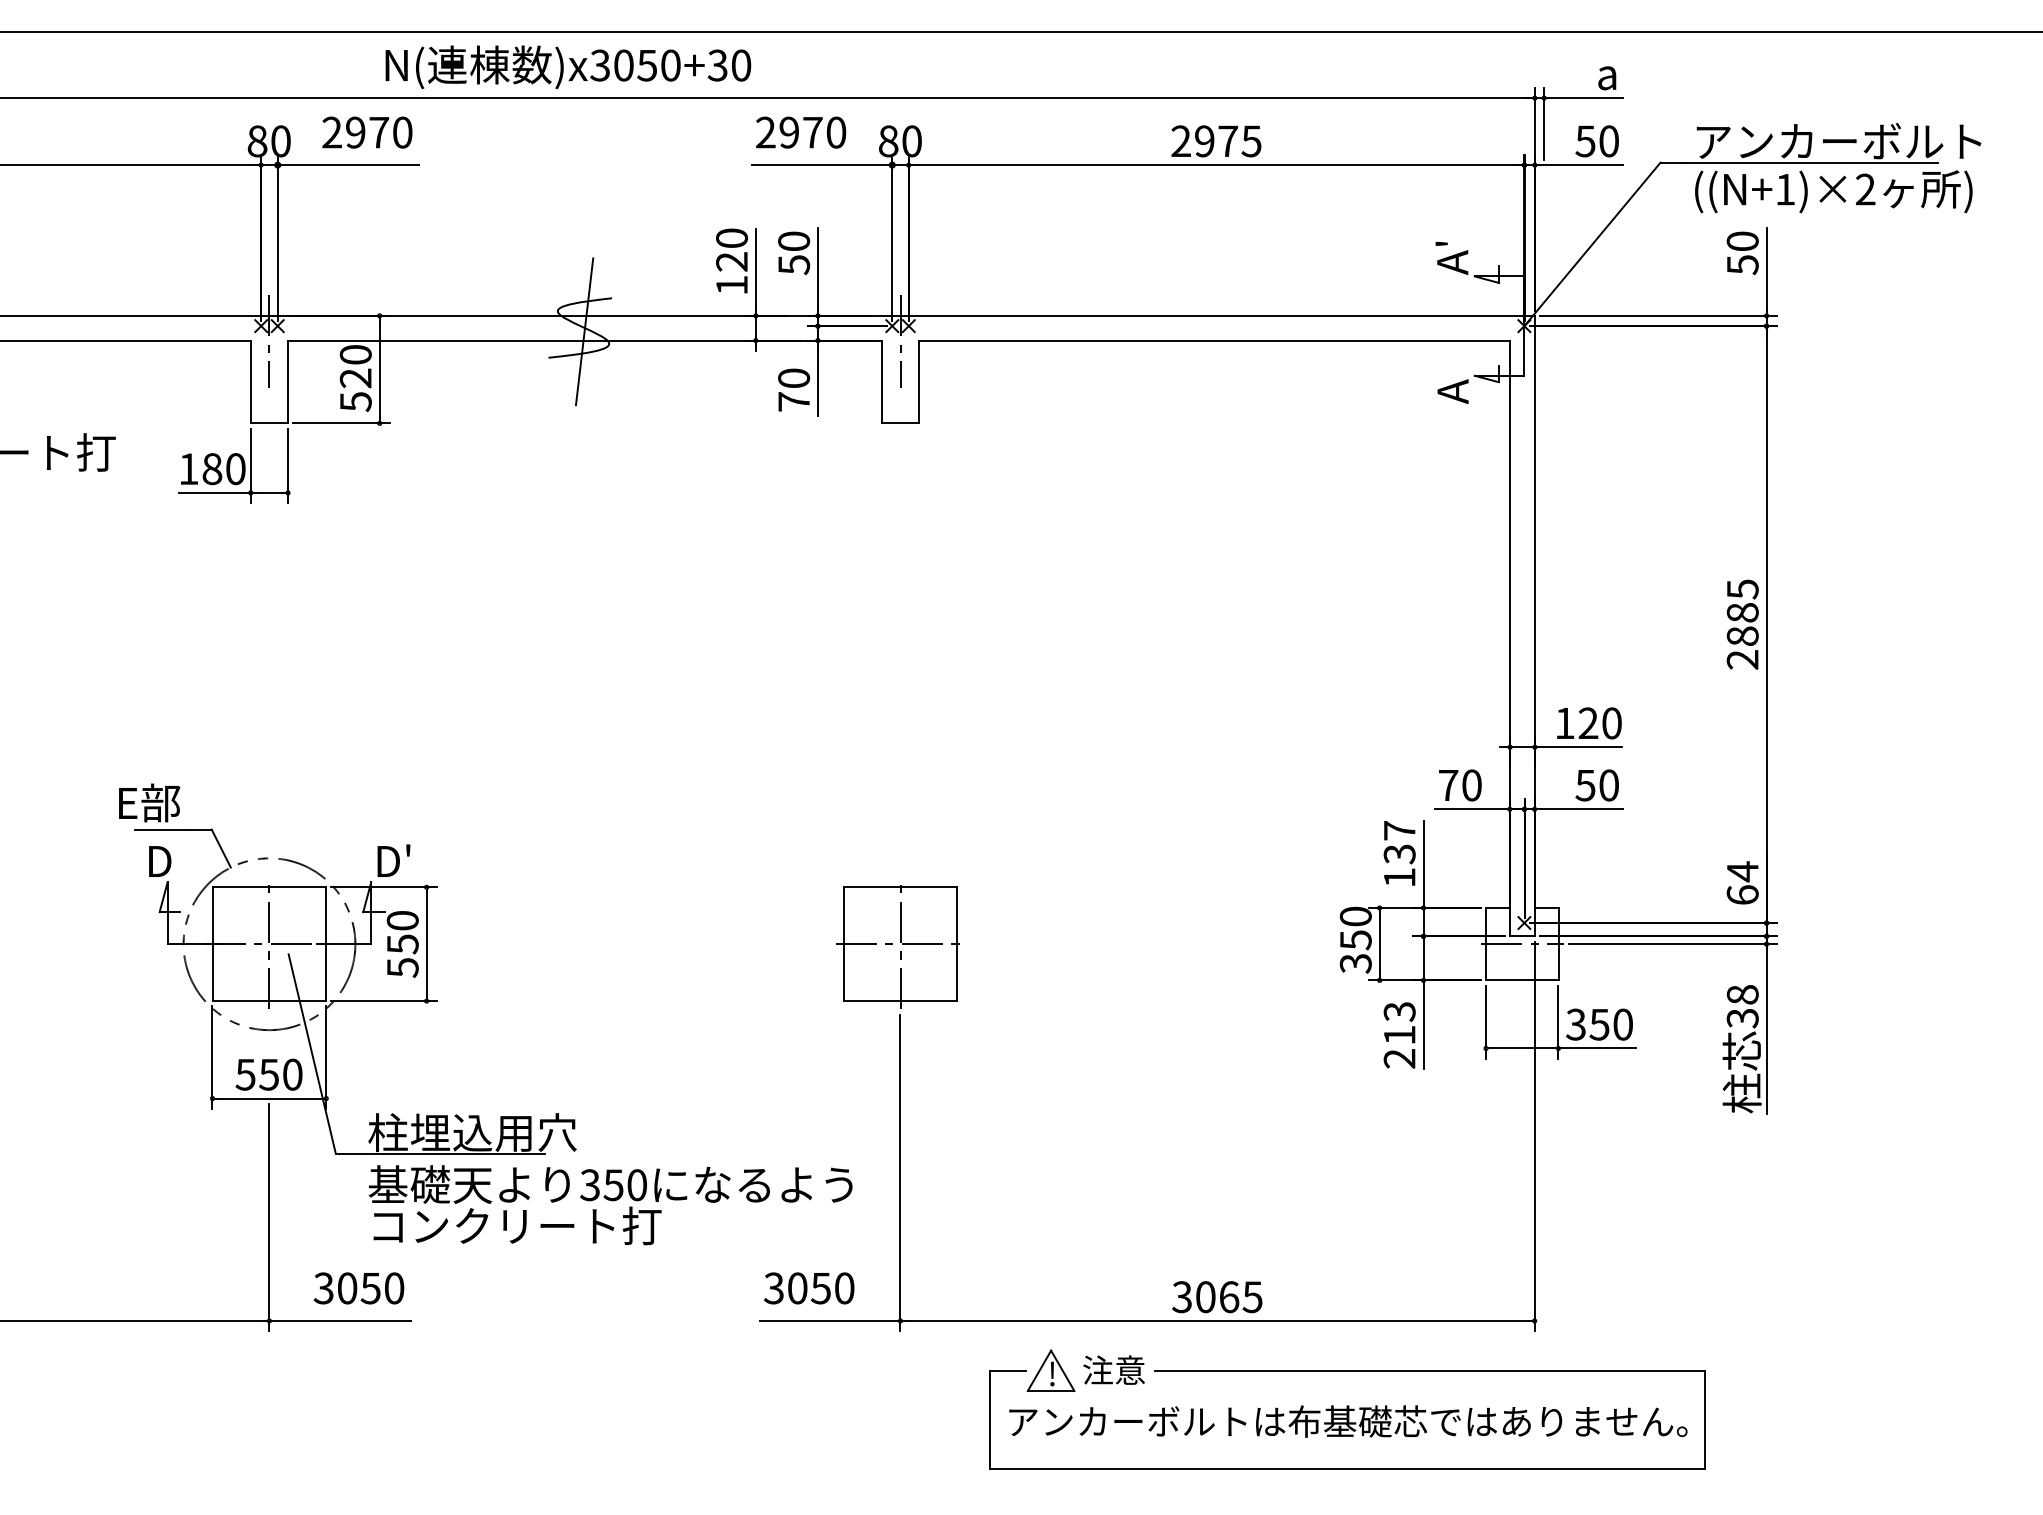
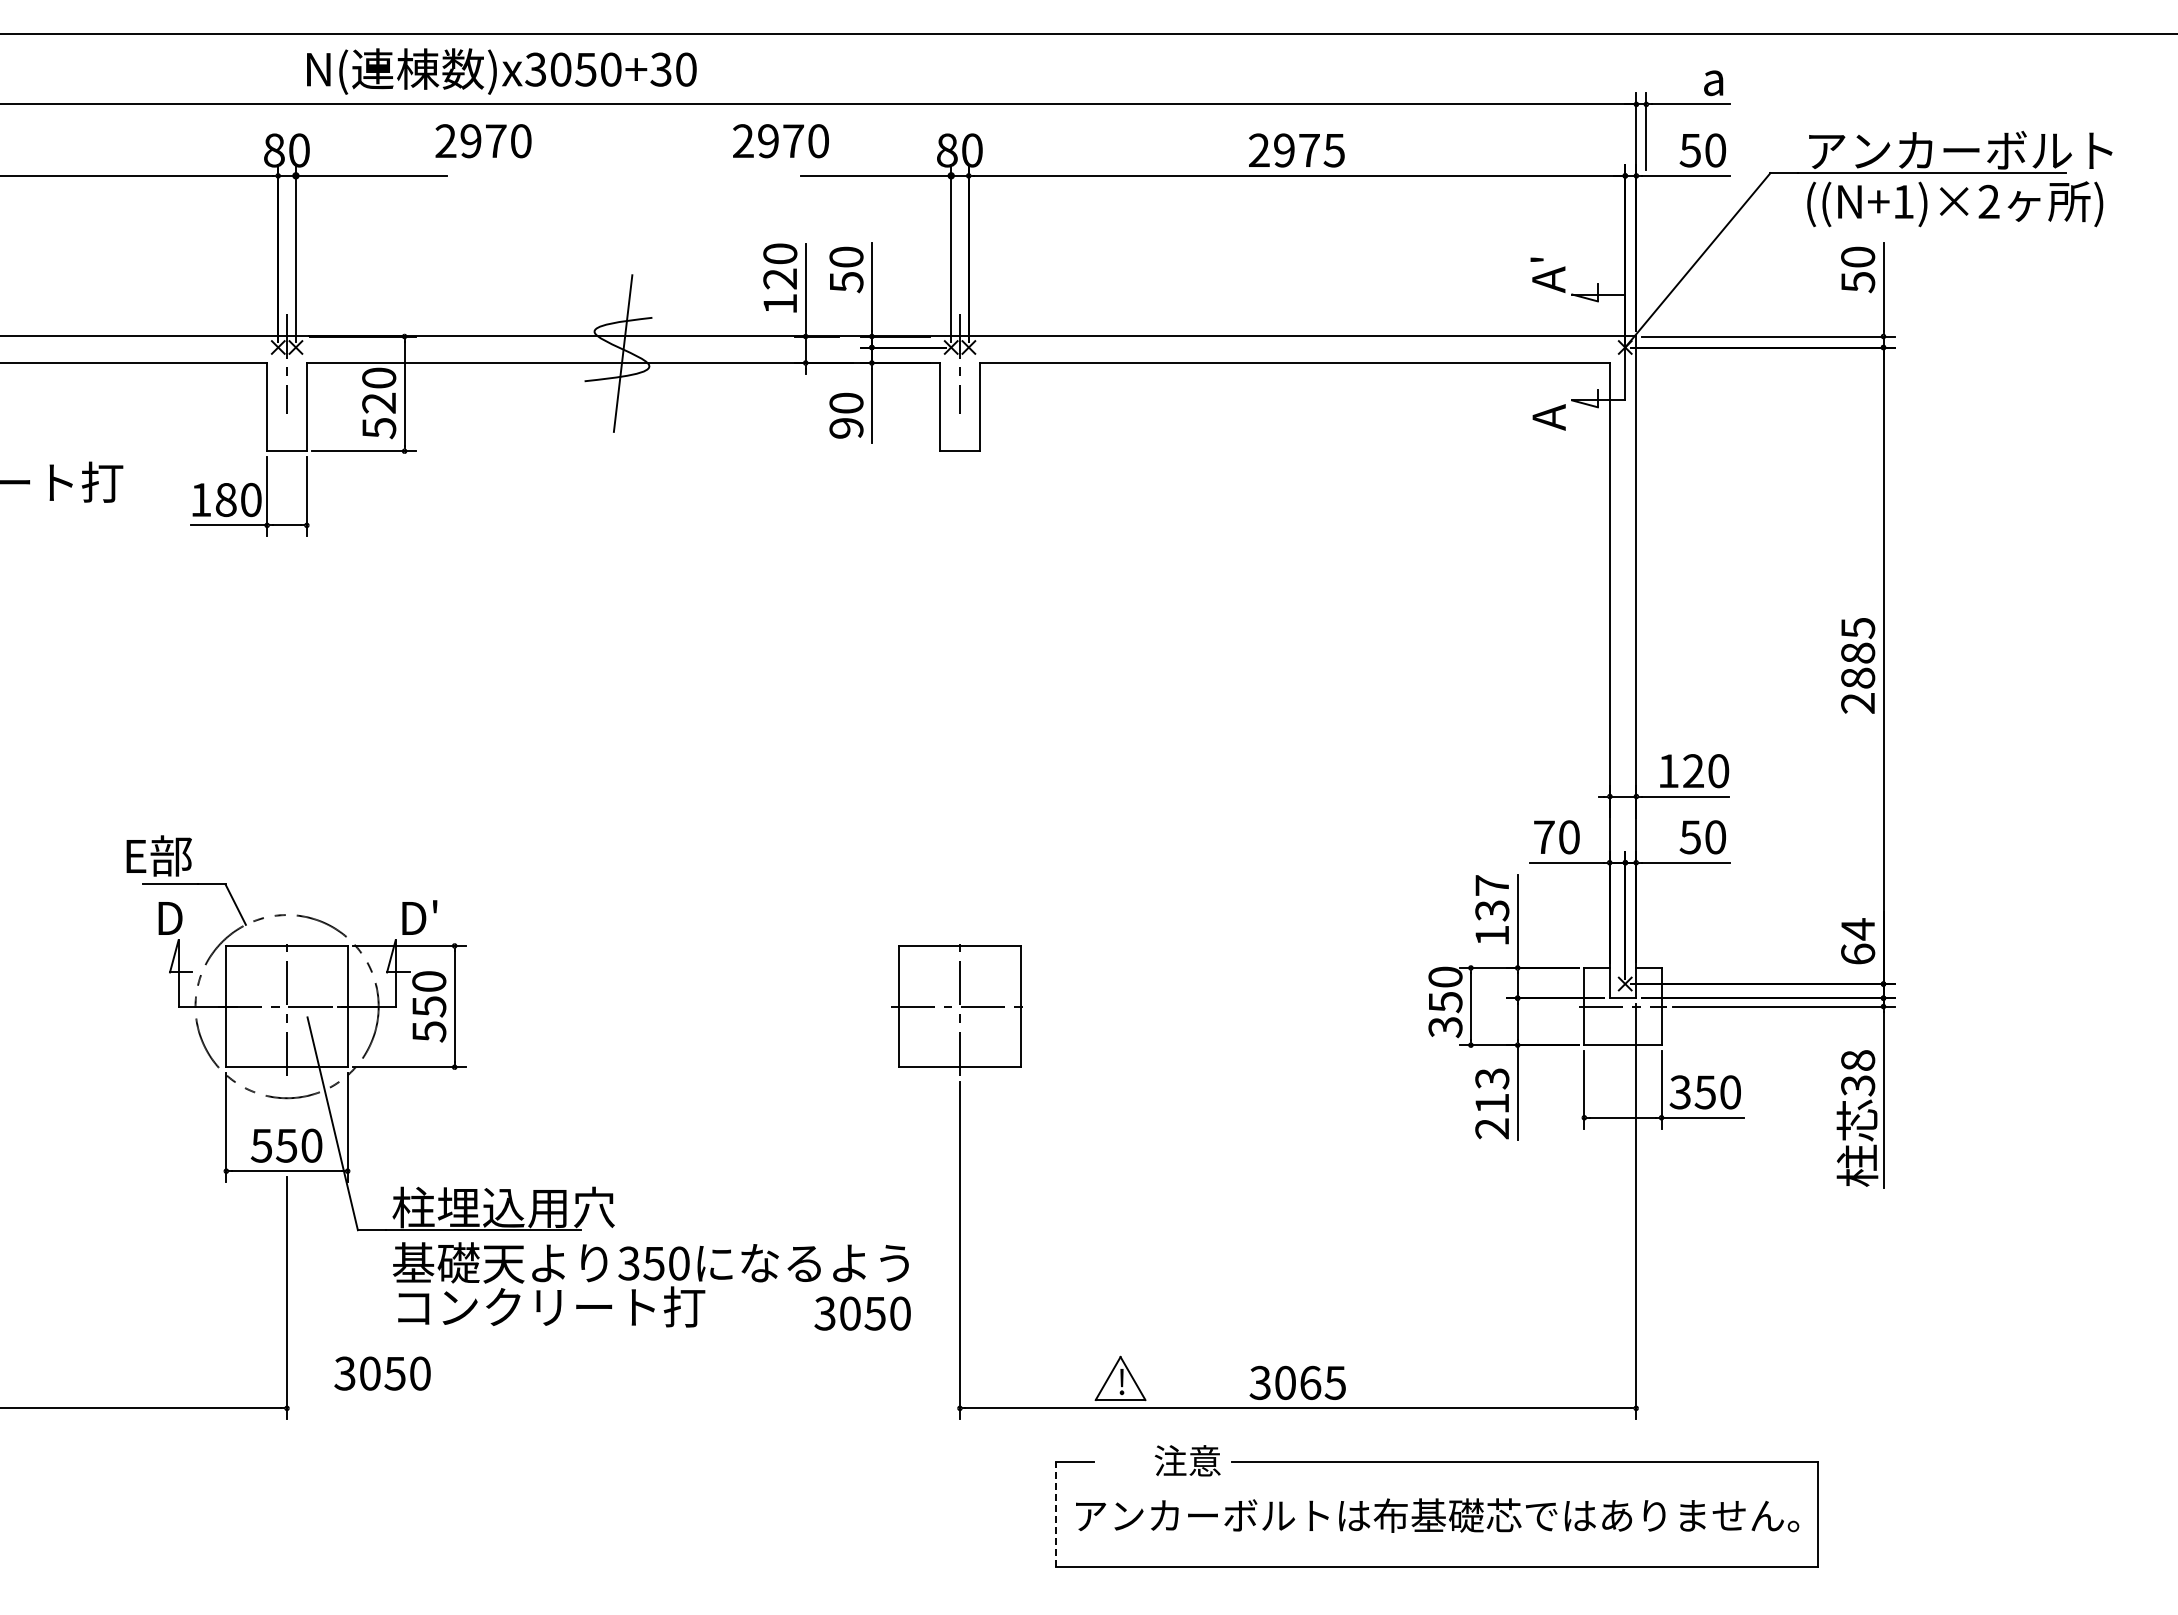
text: (568, 67) -> (501, 71), moved
text: (367, 132) -> (483, 141), moved
text: (800, 132) -> (780, 141), moved
text: (794, 401) -> (846, 427), 70 -> 90
text: (809, 1288) -> (862, 1313), moved
line: (340, 1321) -> (362, 1408), removed
line: (830, 1321) -> (885, 1408), removed
part: (1051, 1370) -> (1120, 1378), moved
line: (990, 1420) -> (1055, 1514), solid -> dashed

